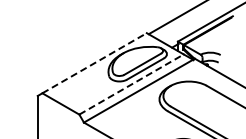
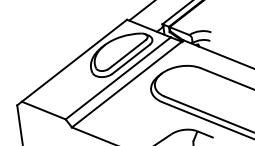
line: (95, 62) -> (75, 59), dashed -> solid
line: (132, 84) -> (119, 78), dashed -> solid

